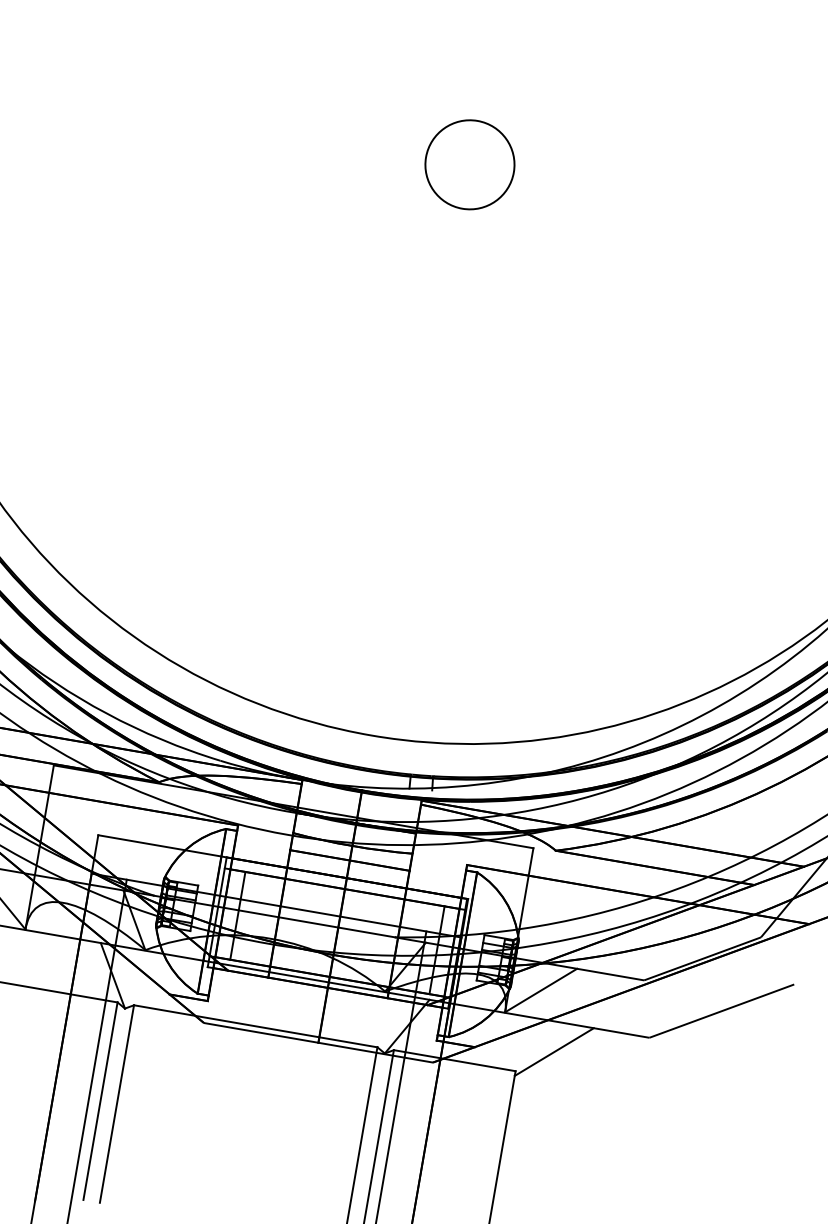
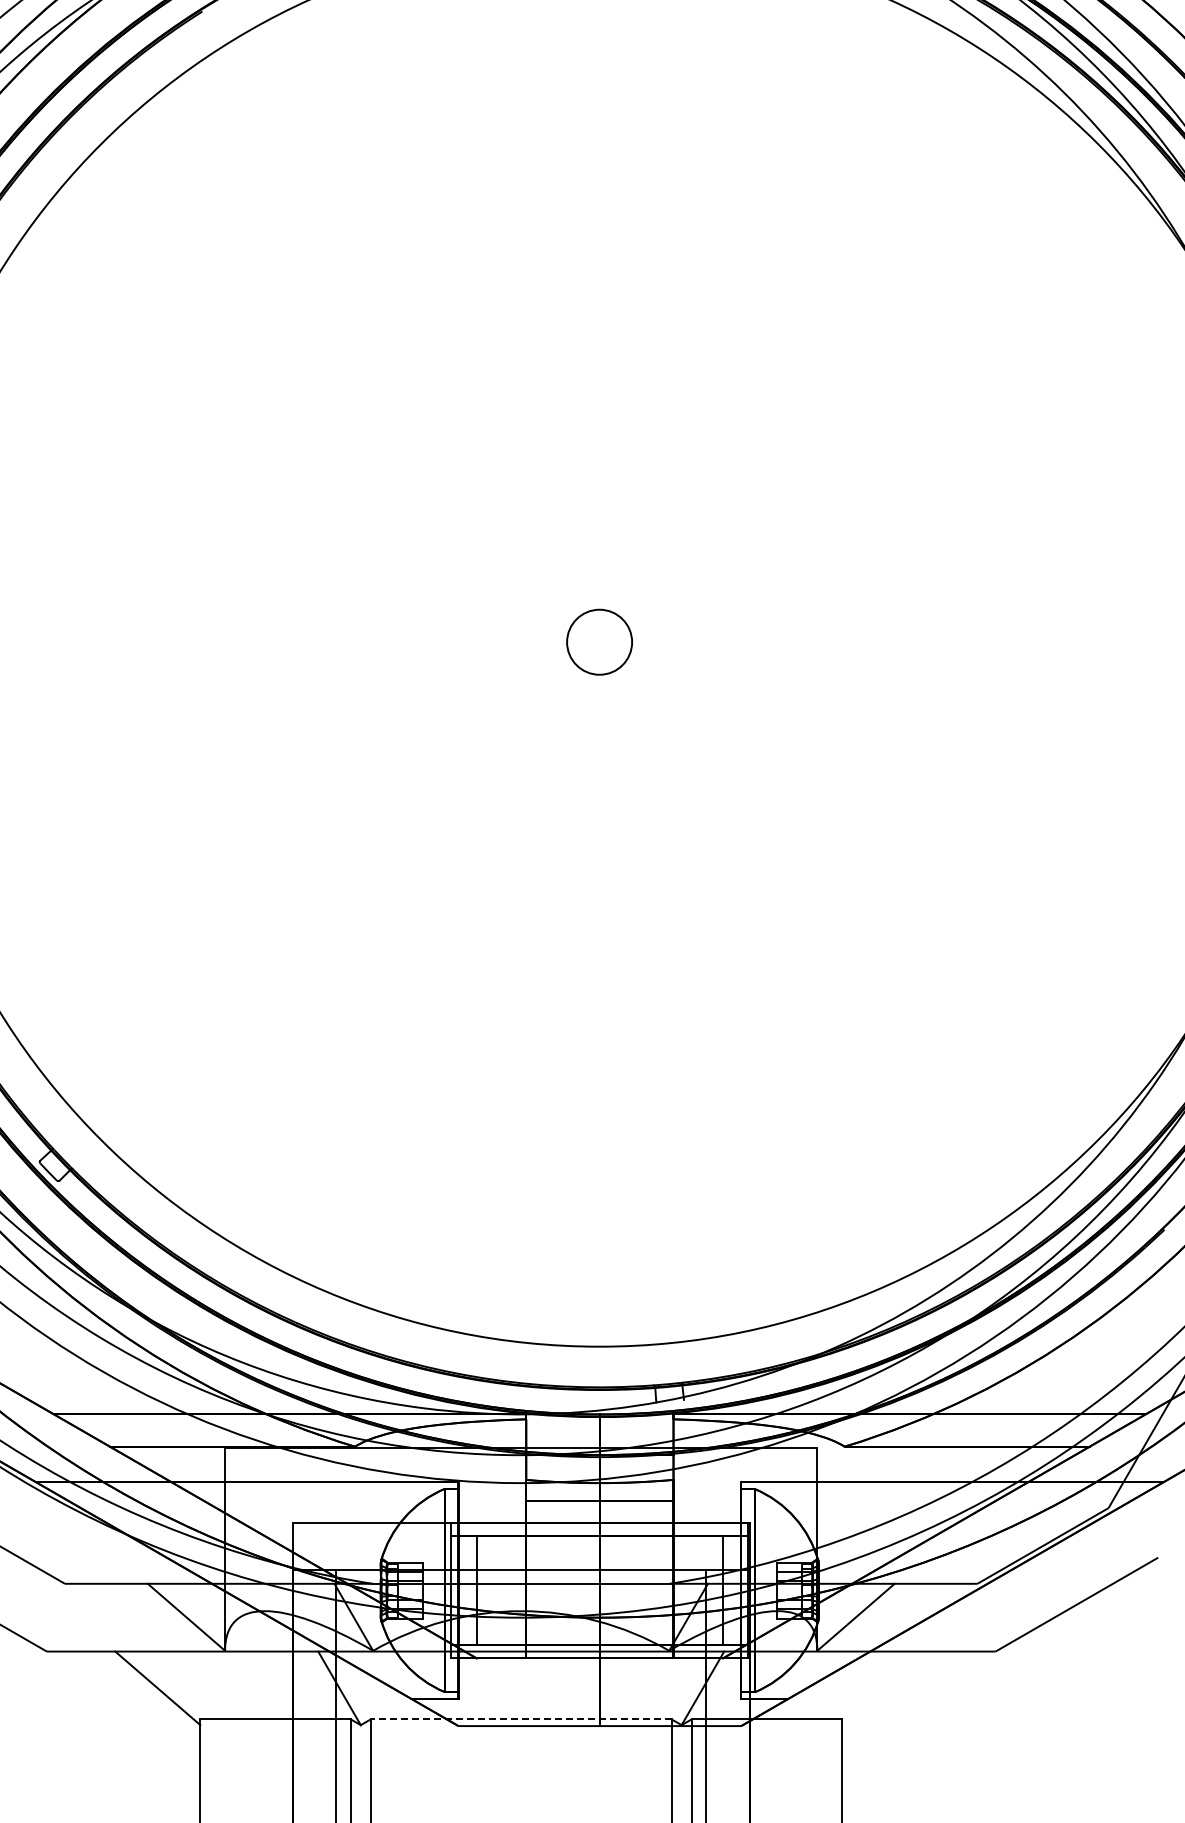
circle: (469, 165) -> (599, 642), size x0.6
line: (255, 1026) -> (520, 1719), solid -> dashed
line: (554, 1052) -> (884, 1688), removed

